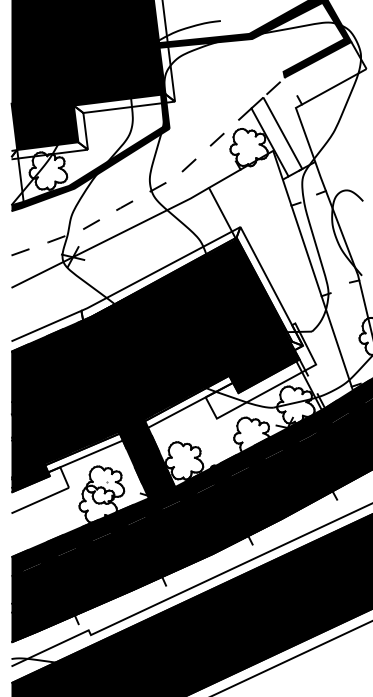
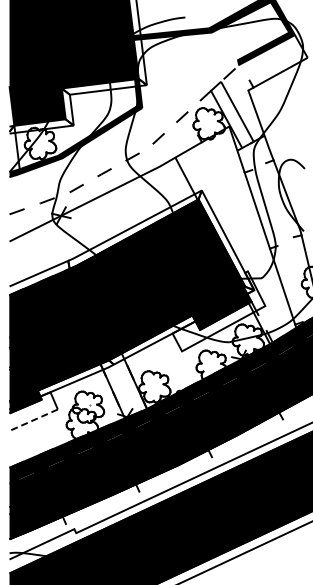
fill: (147, 459) -> (123, 385), removed
line: (40, 500) -> (33, 420), solid -> dashed

